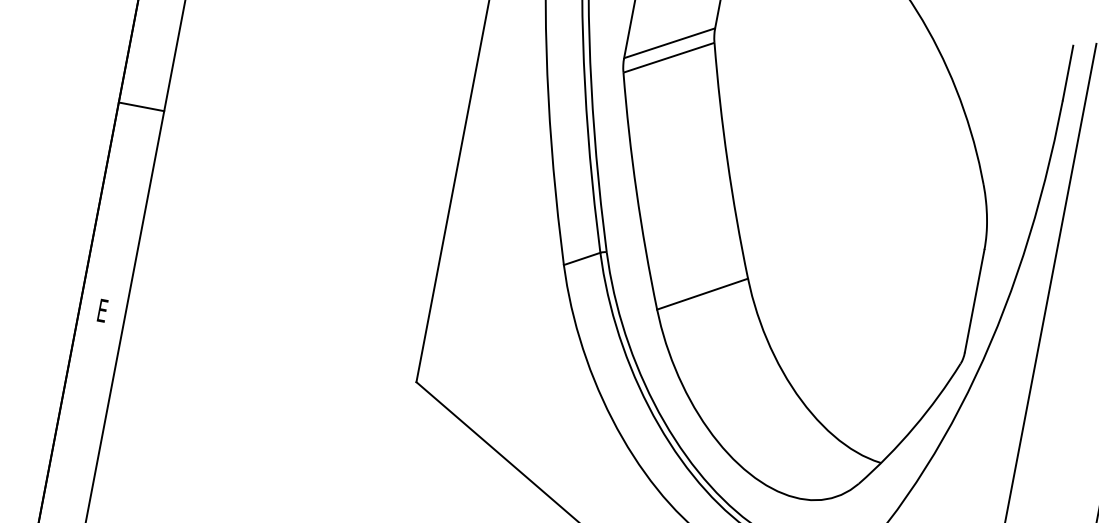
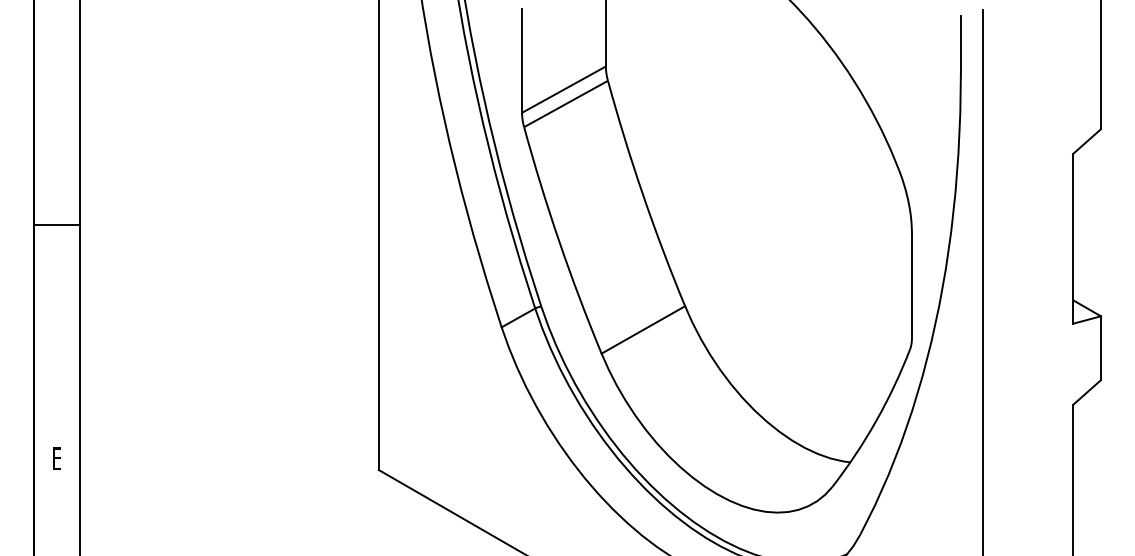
line: (141, 107) -> (57, 225), moved

